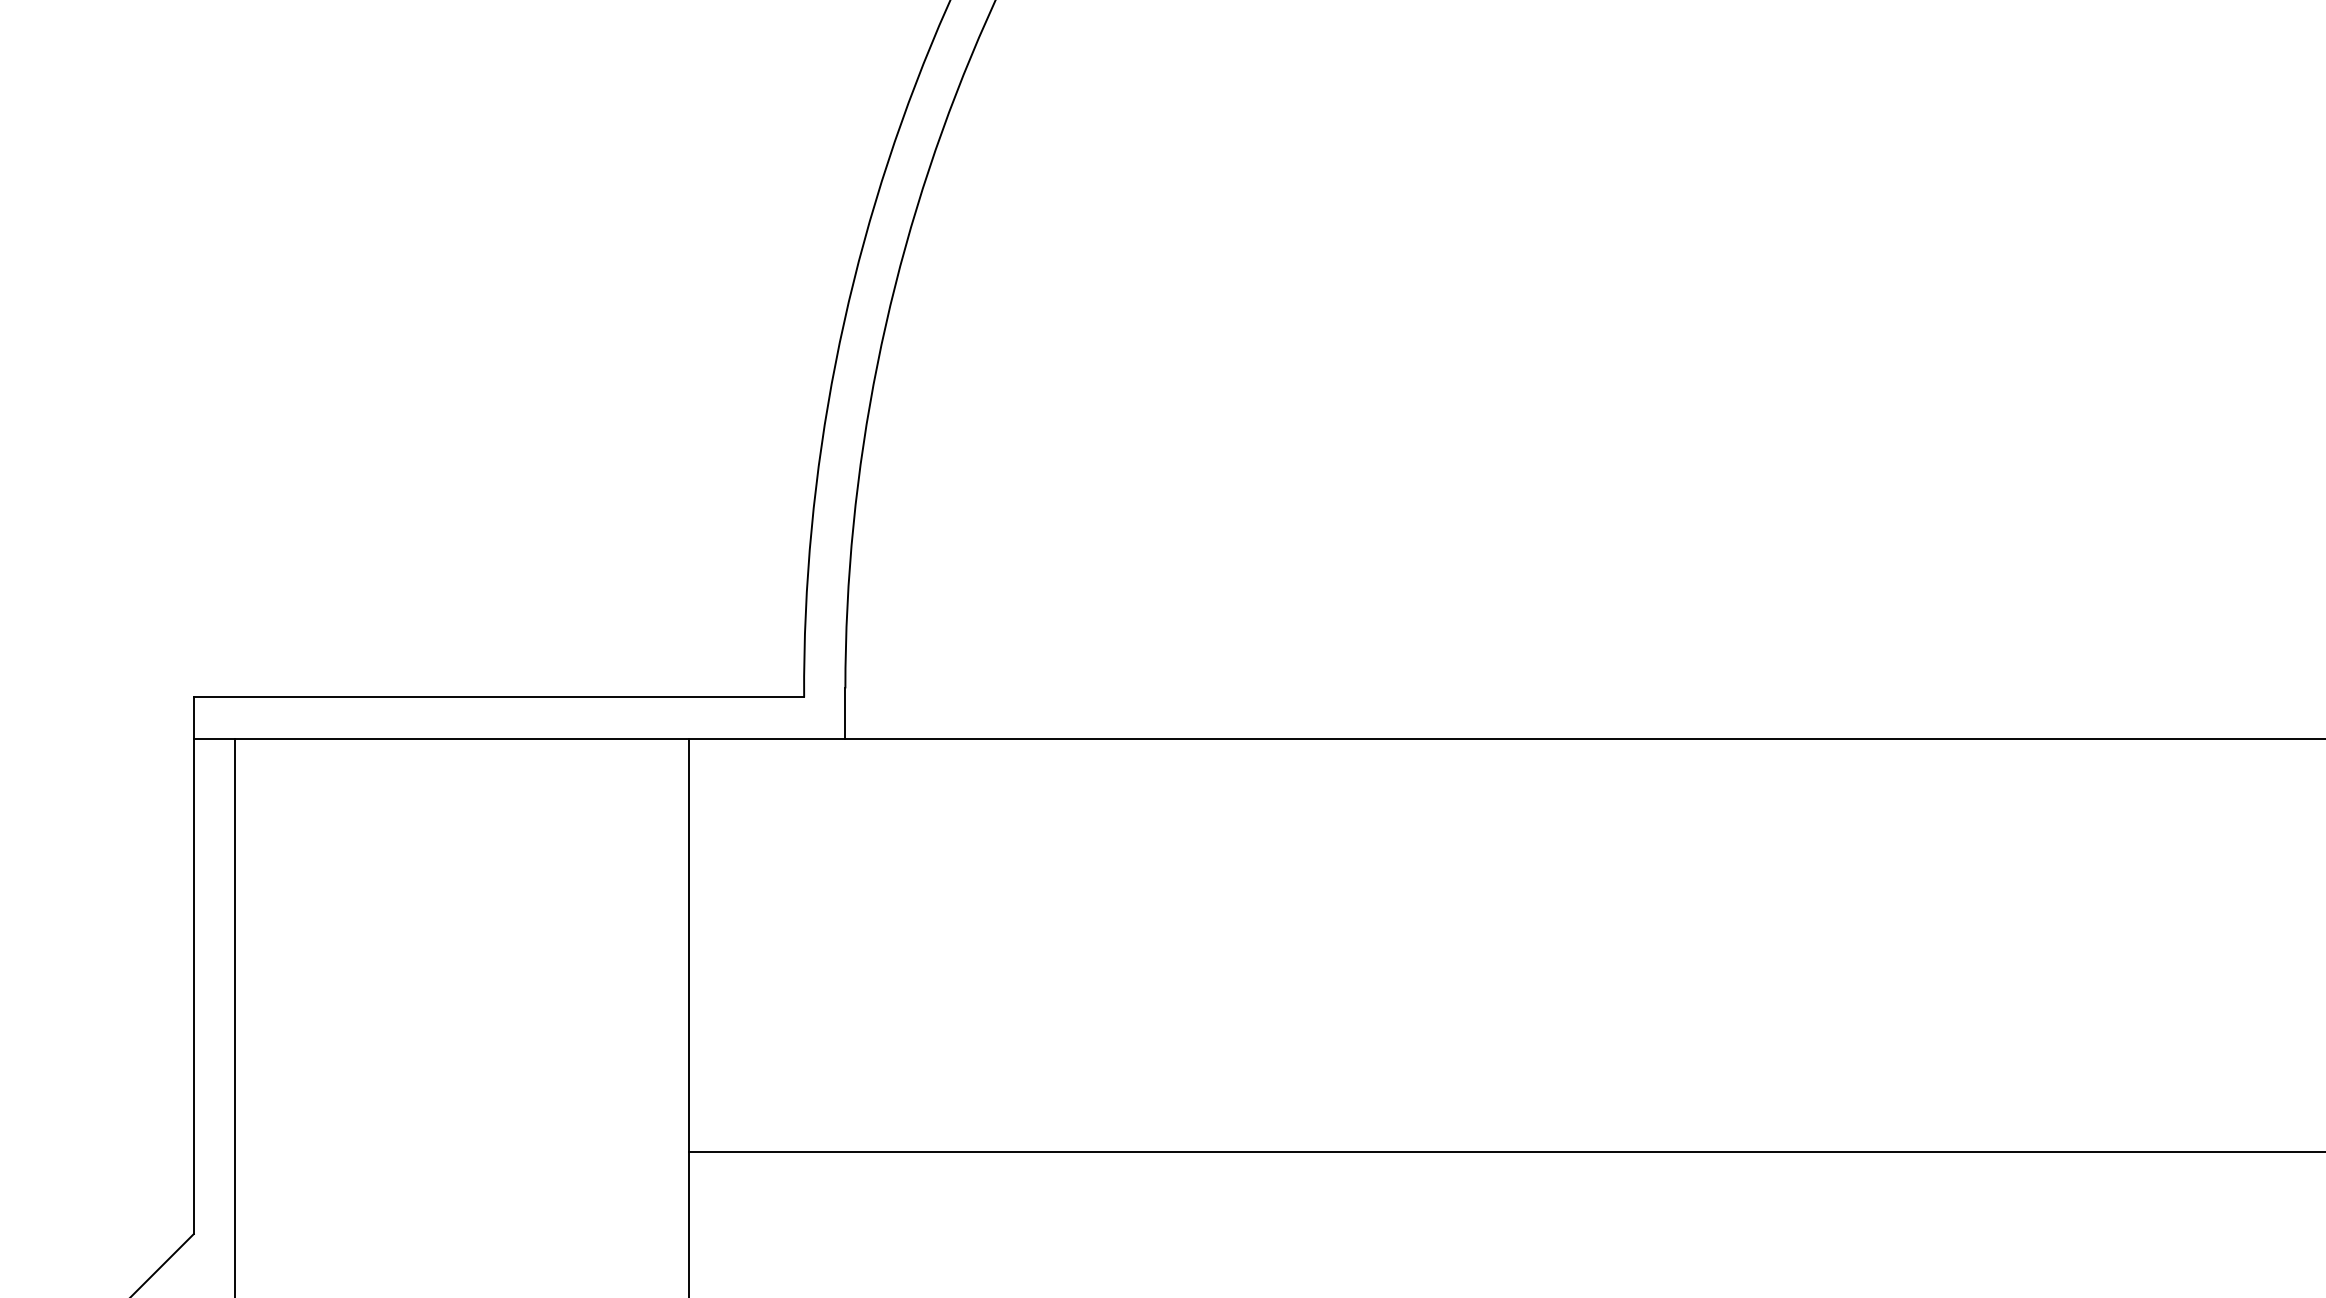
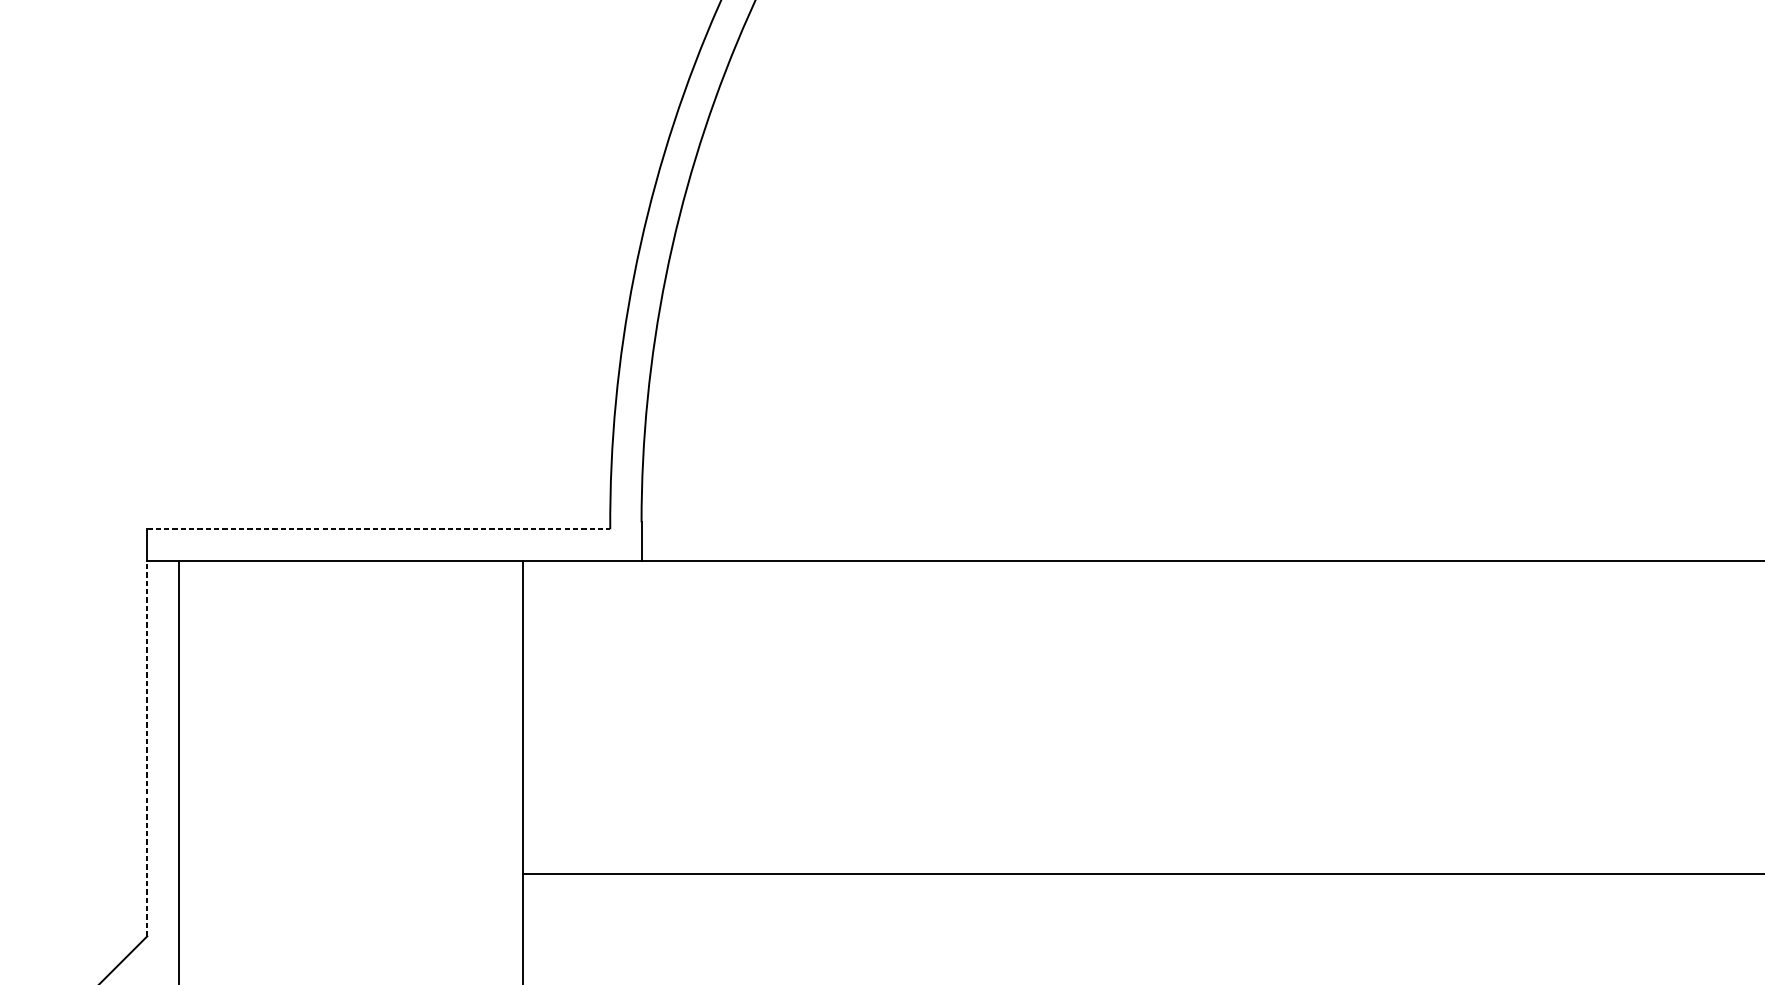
line: (499, 697) -> (379, 529), solid -> dashed
line: (193, 986) -> (147, 748), solid -> dashed

